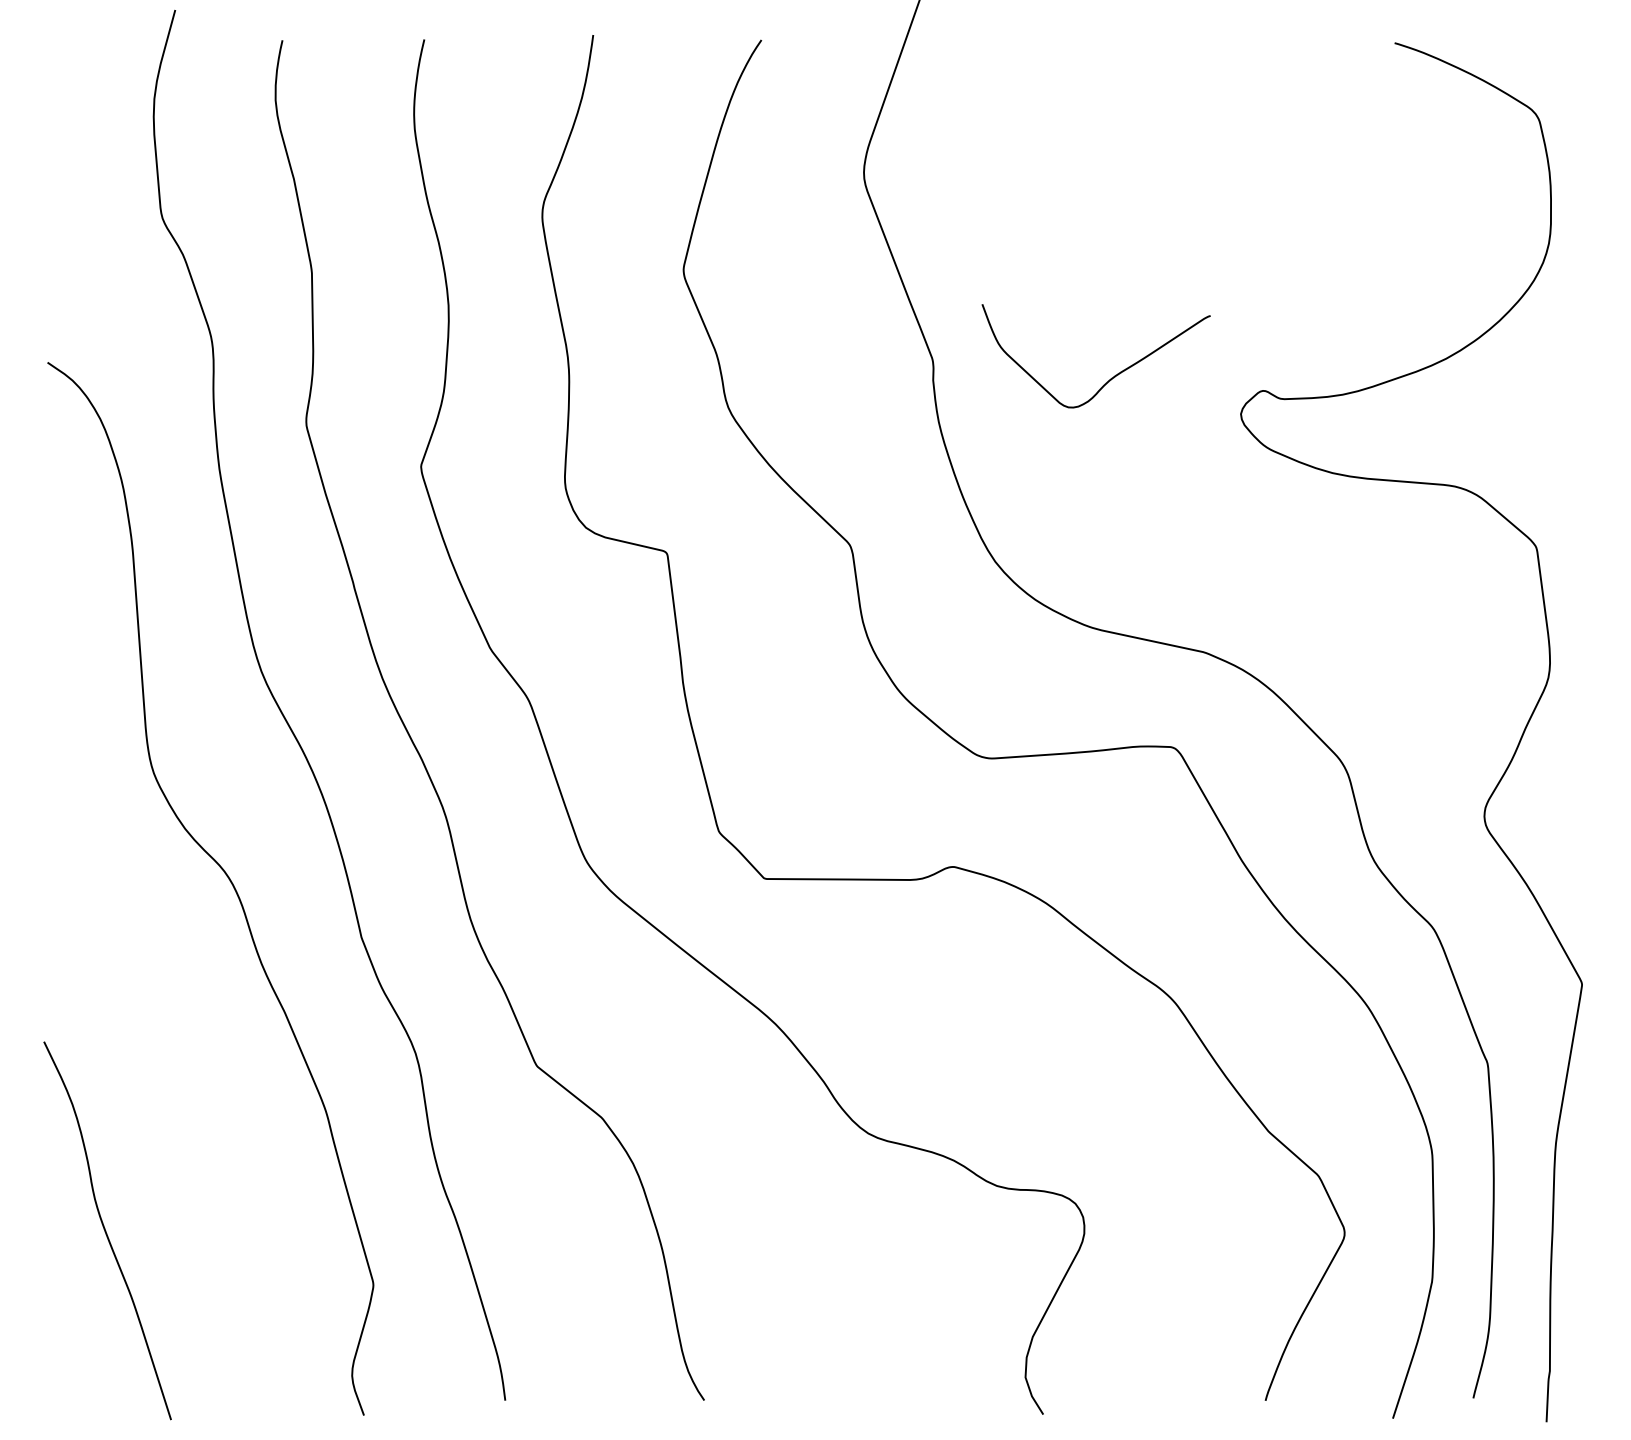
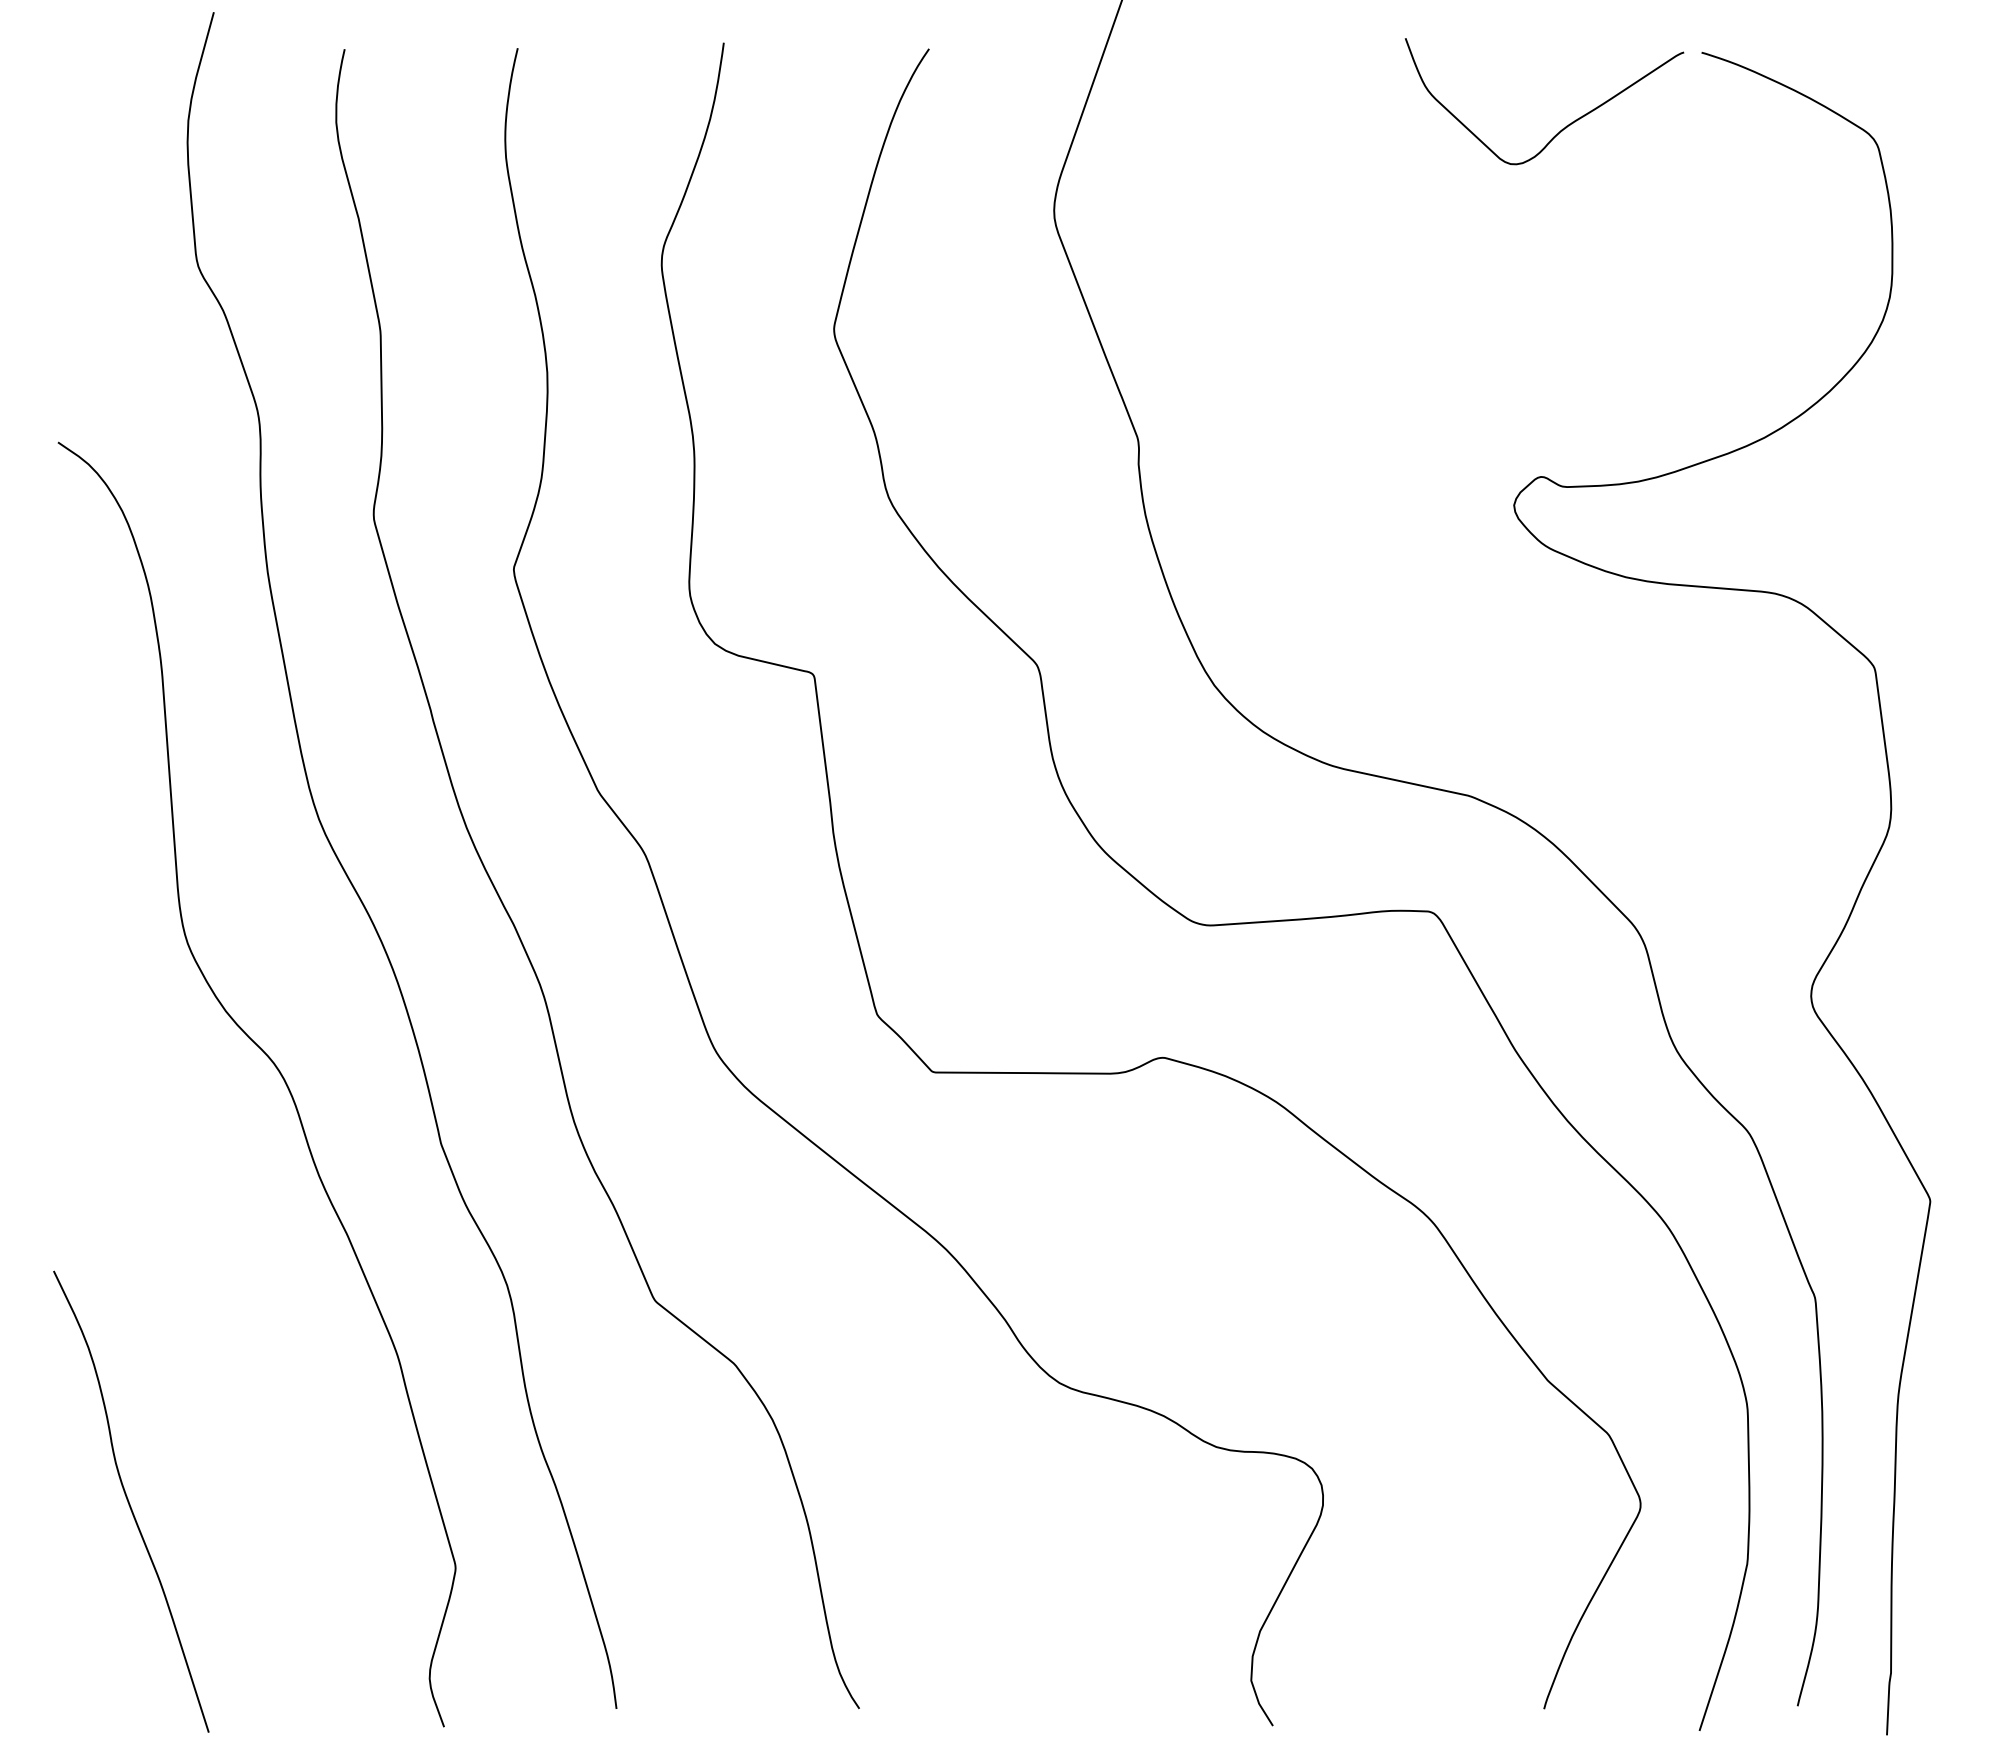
curve: (1110, 378) -> (1562, 128), moved

